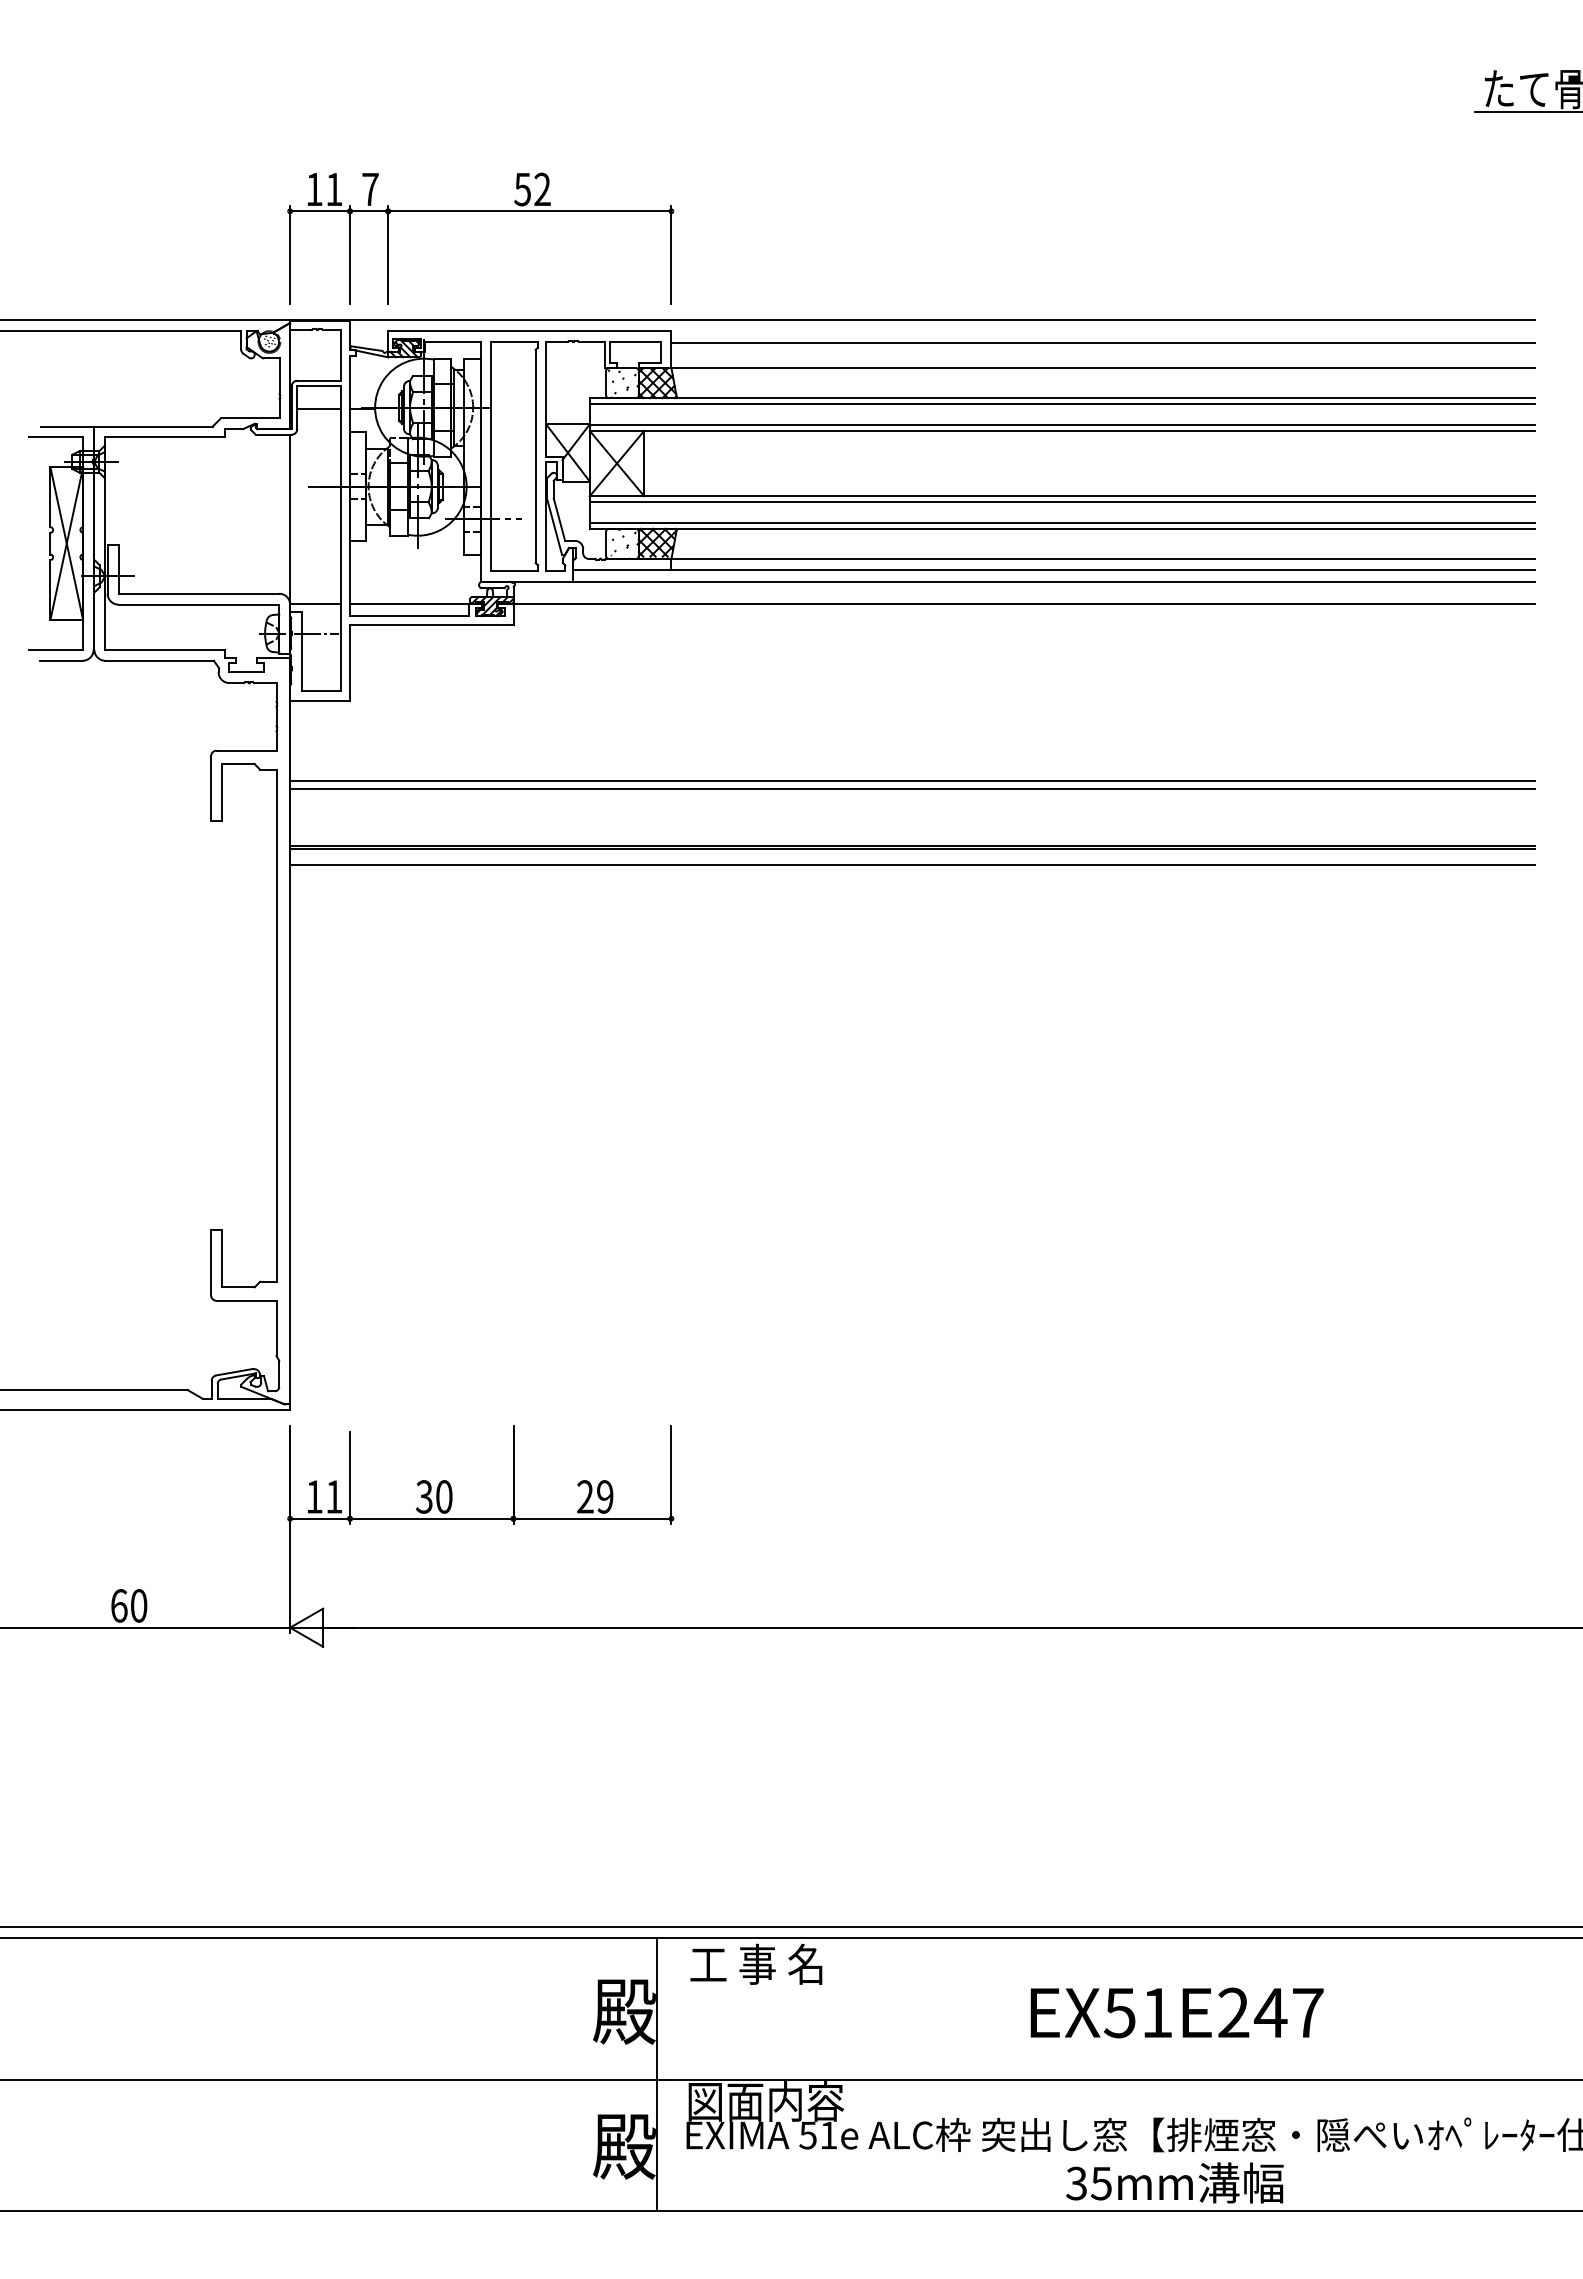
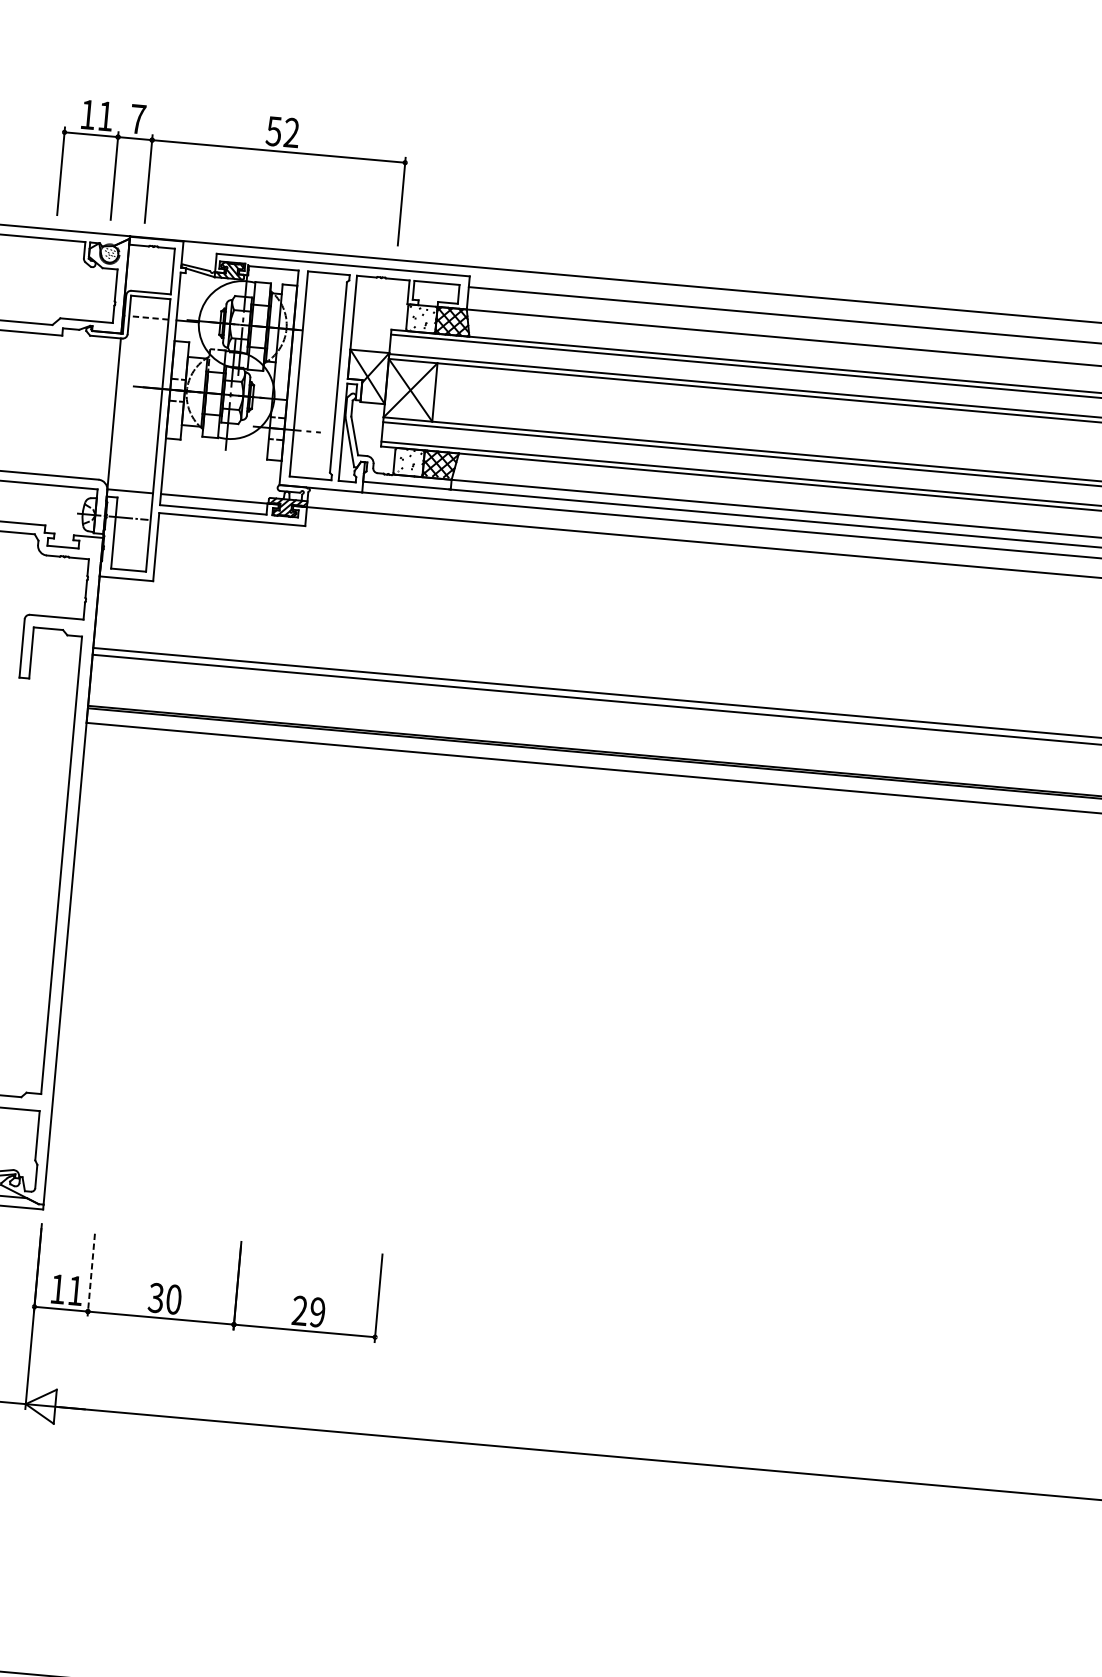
part: (480, 211) -> (234, 147), moved
line: (319, 409) -> (149, 318), solid -> dashed
line: (350, 1478) -> (91, 1275), solid -> dashed

